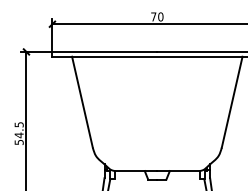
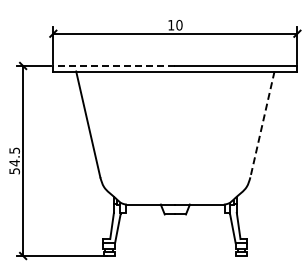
text: (153, 17) -> (171, 25), 70 -> 10
line: (104, 51) -> (113, 65), solid -> dashed
line: (232, 102) -> (262, 124), solid -> dashed

